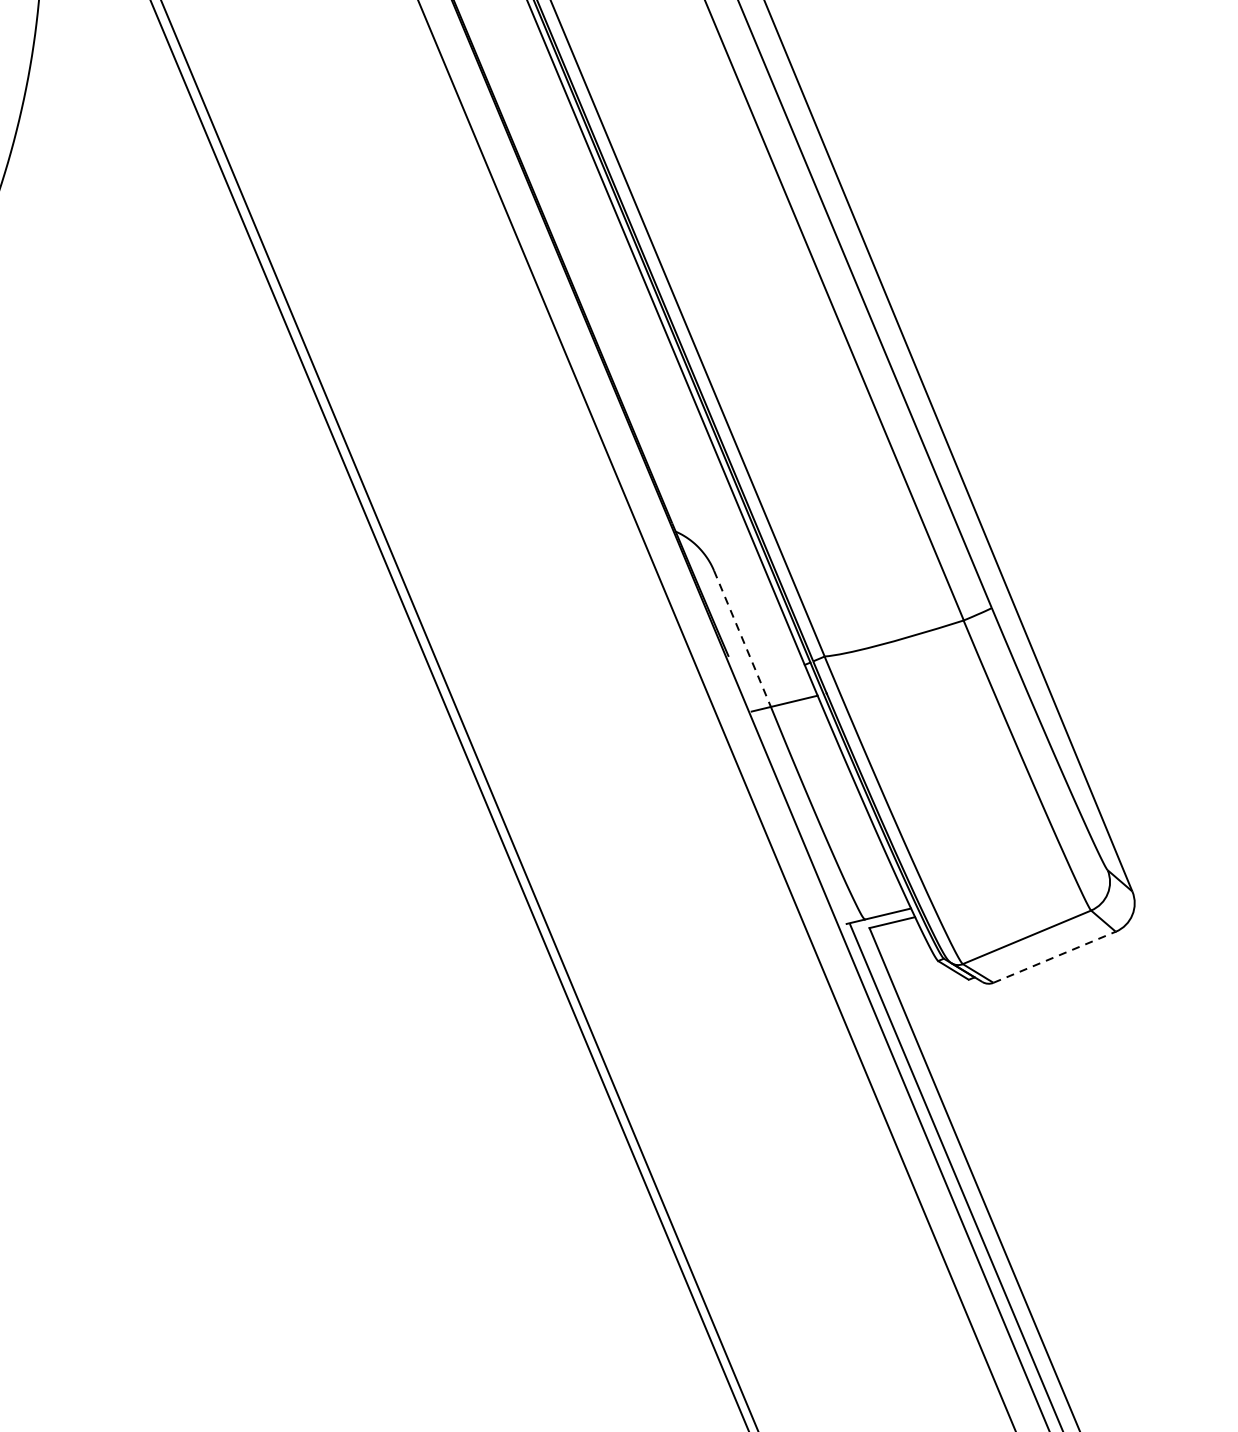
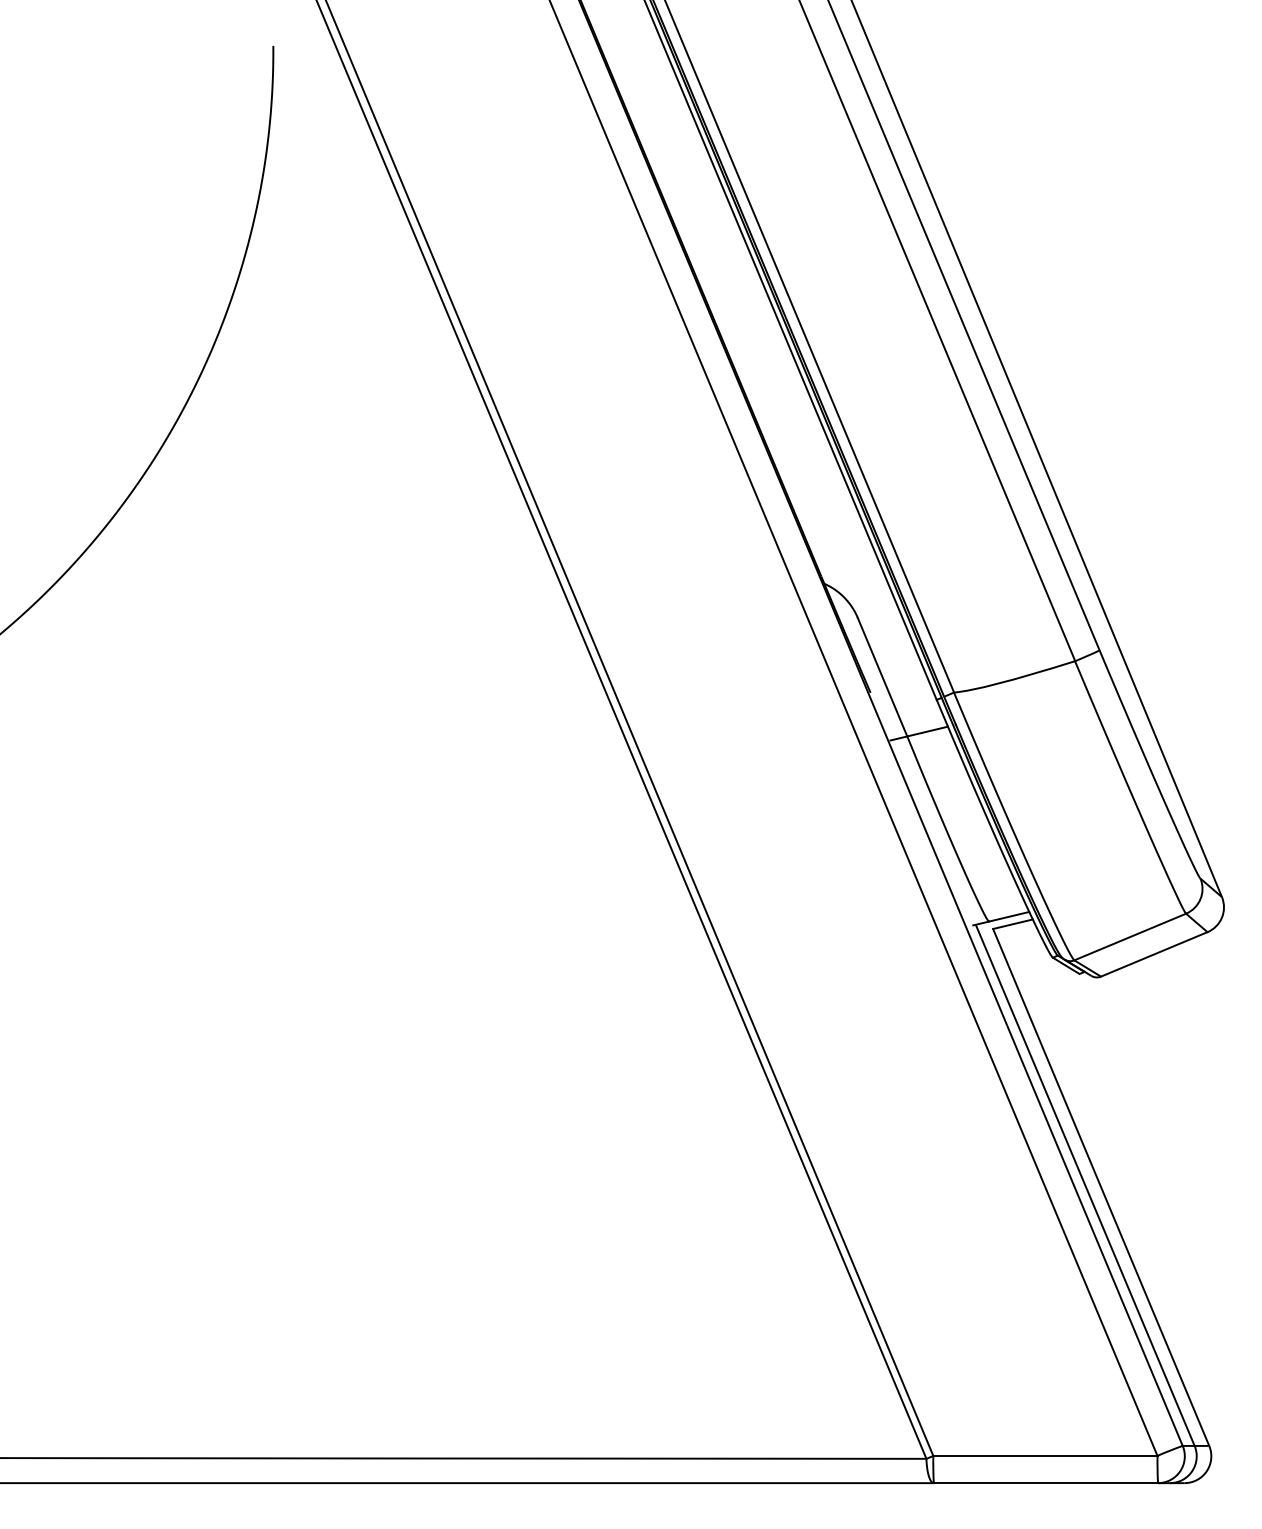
line: (742, 639) -> (882, 677), dashed -> solid
line: (1054, 957) -> (1154, 954), dashed -> solid

